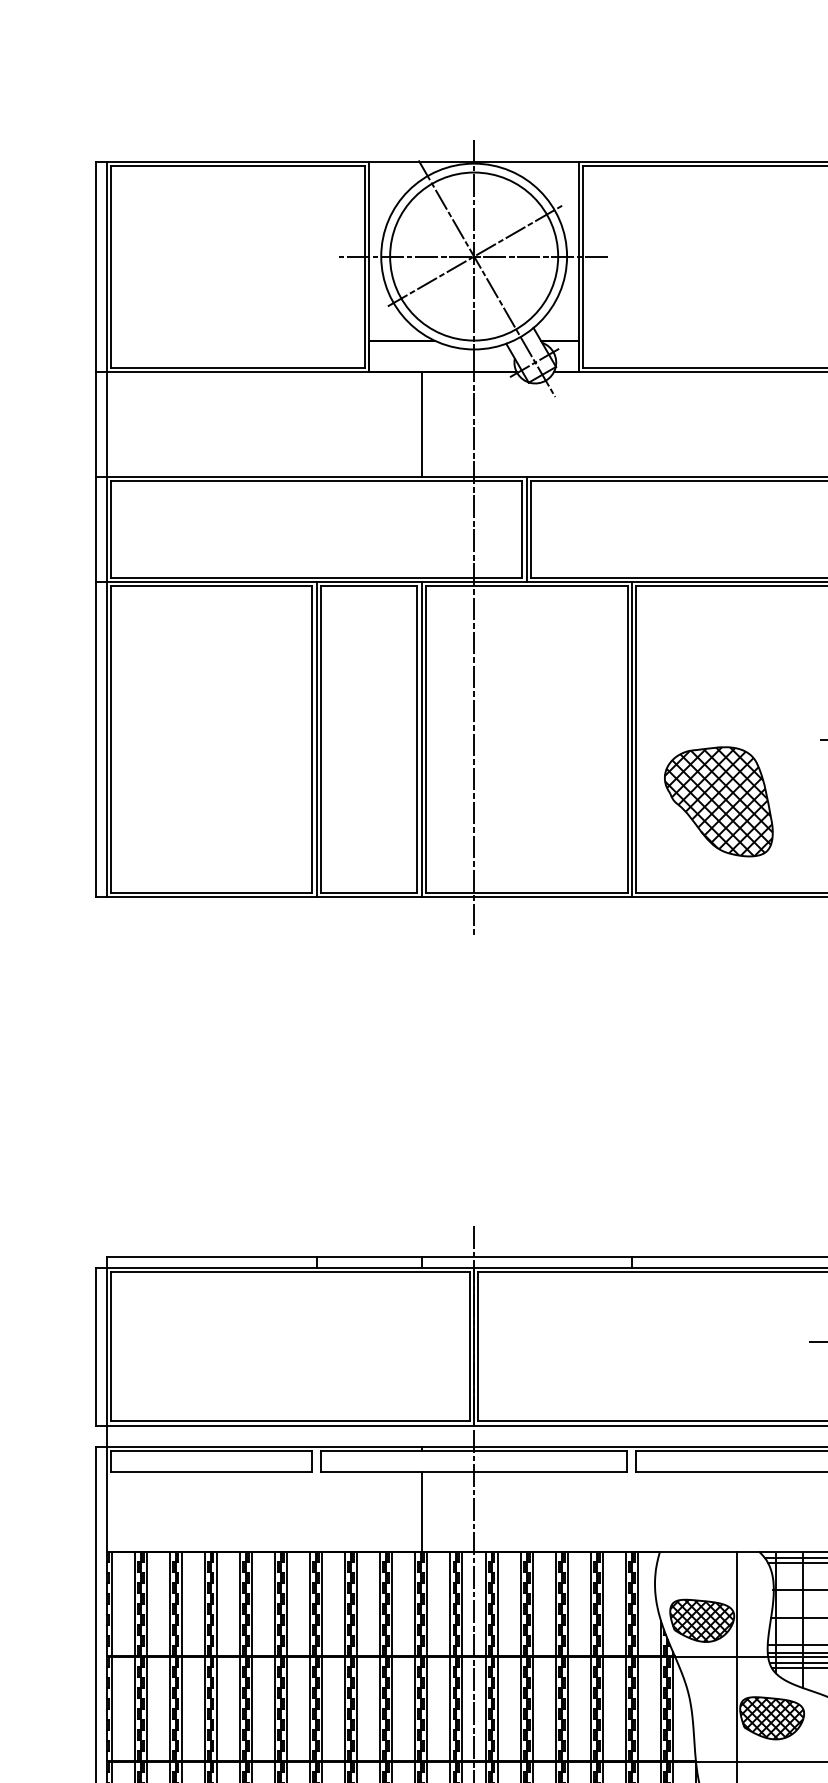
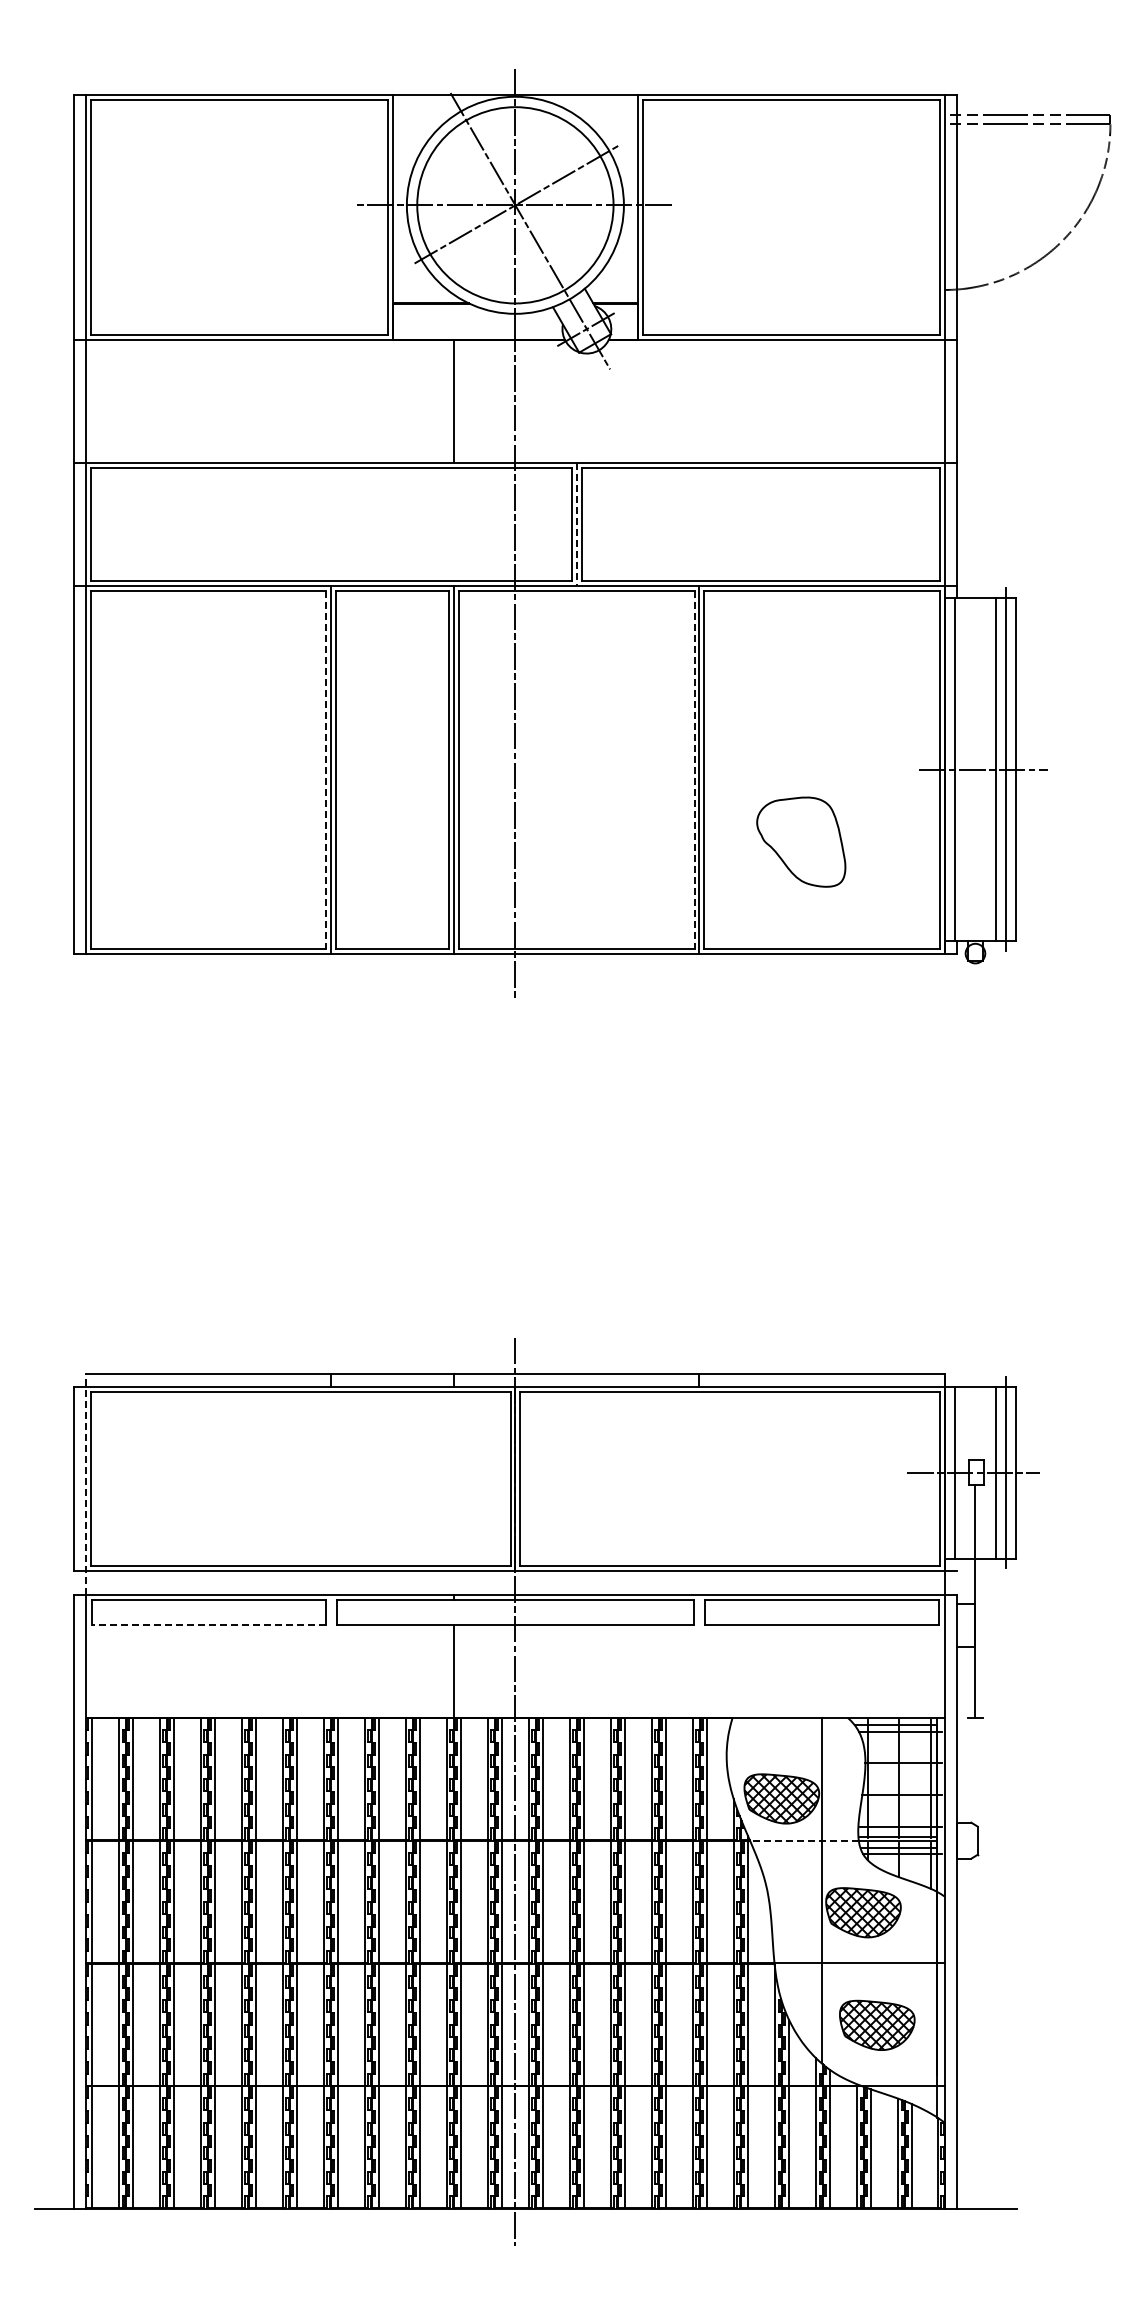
line: (526, 529) -> (576, 524), solid -> dashed
line: (312, 740) -> (326, 770), solid -> dashed
line: (627, 740) -> (694, 770), solid -> dashed
part: (719, 801) -> (801, 841), size x0.7
line: (106, 1351) -> (86, 1484), solid -> dashed
line: (211, 1471) -> (208, 1624), solid -> dashed
line: (721, 1656) -> (804, 1840), solid -> dashed

